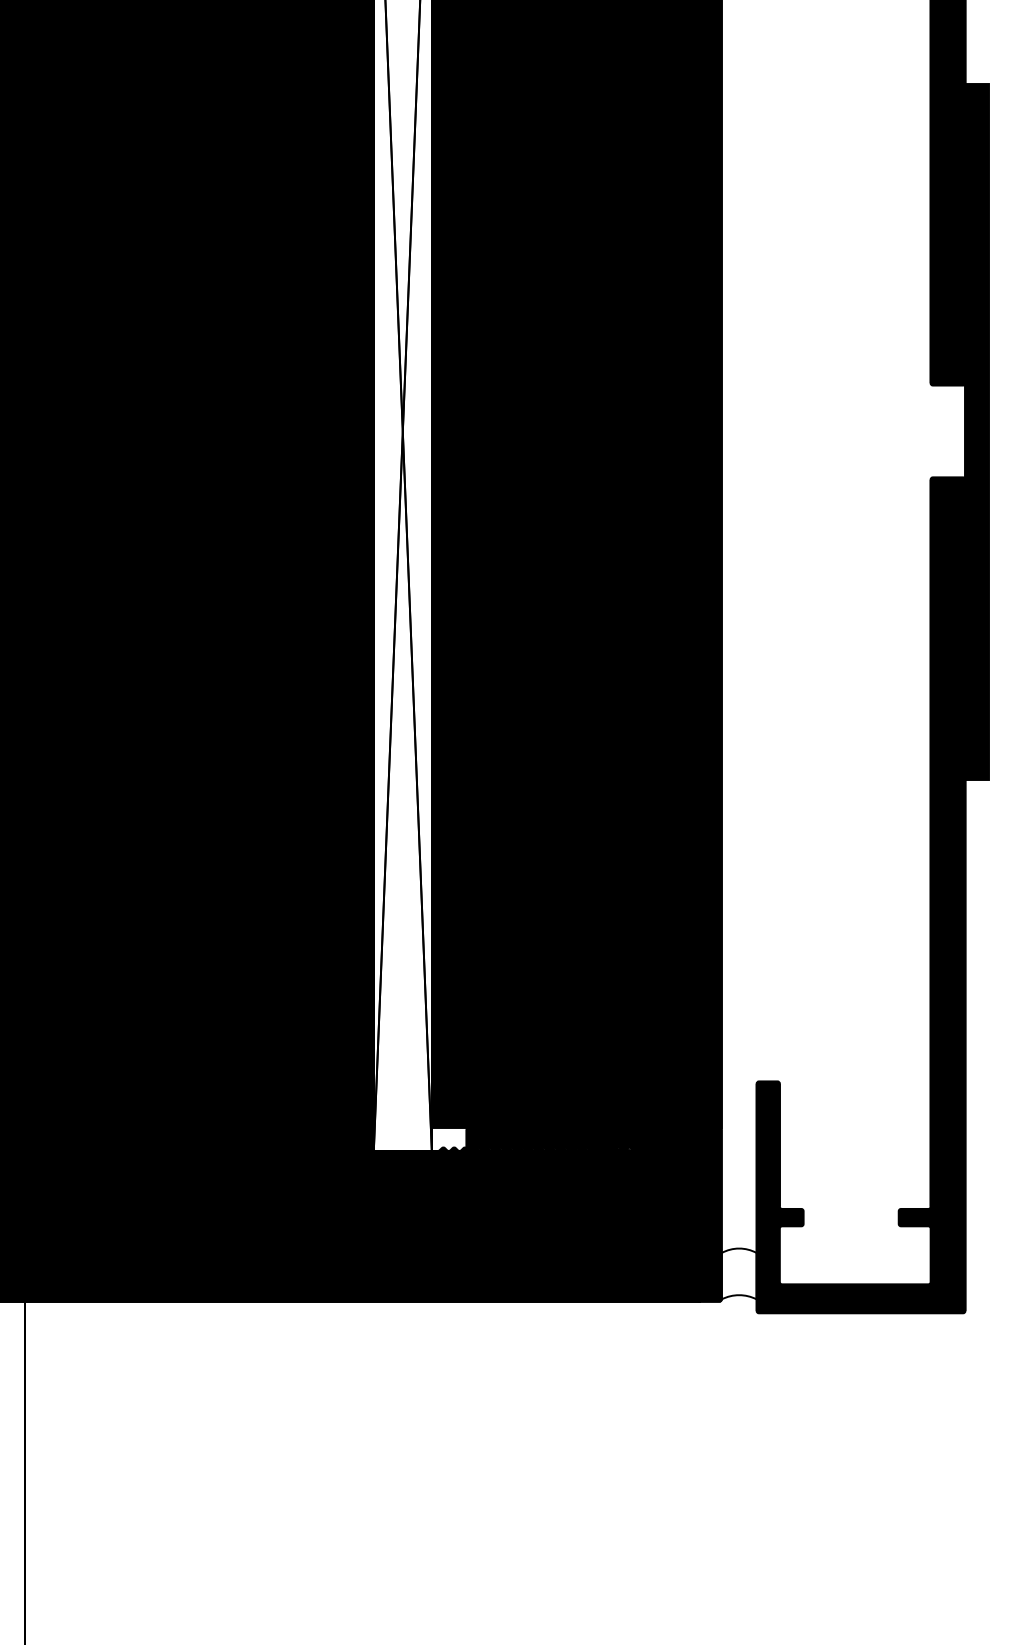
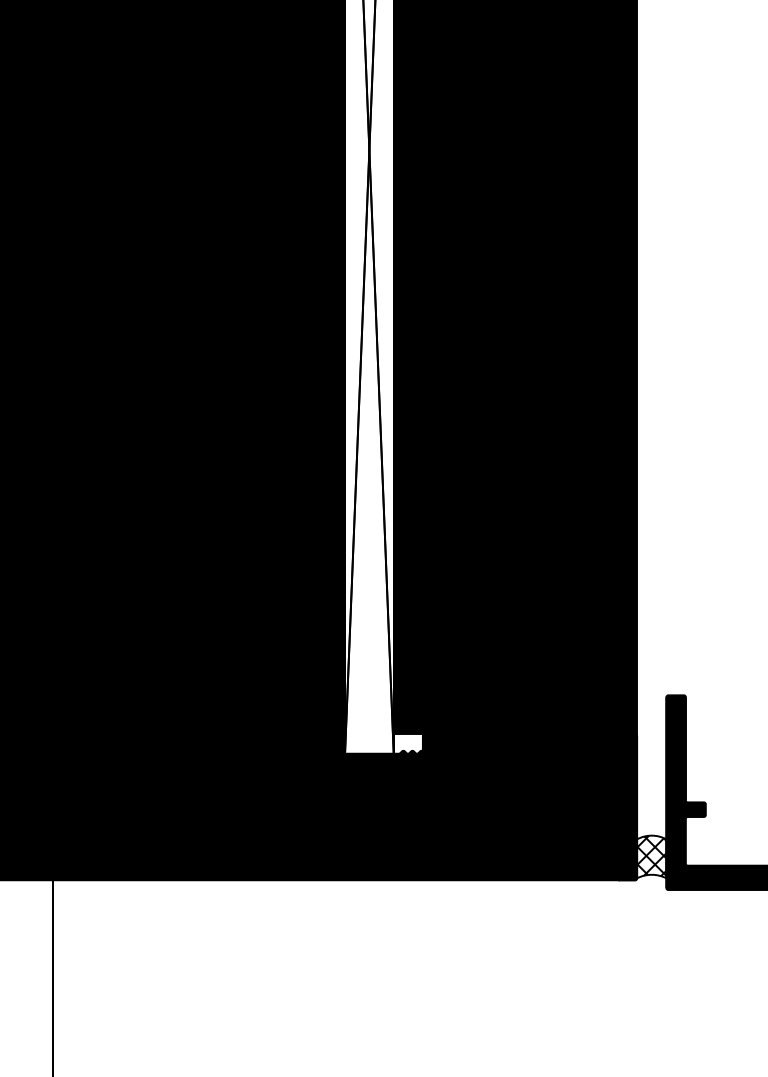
hatch: (738, 1273) -> (651, 856), added

